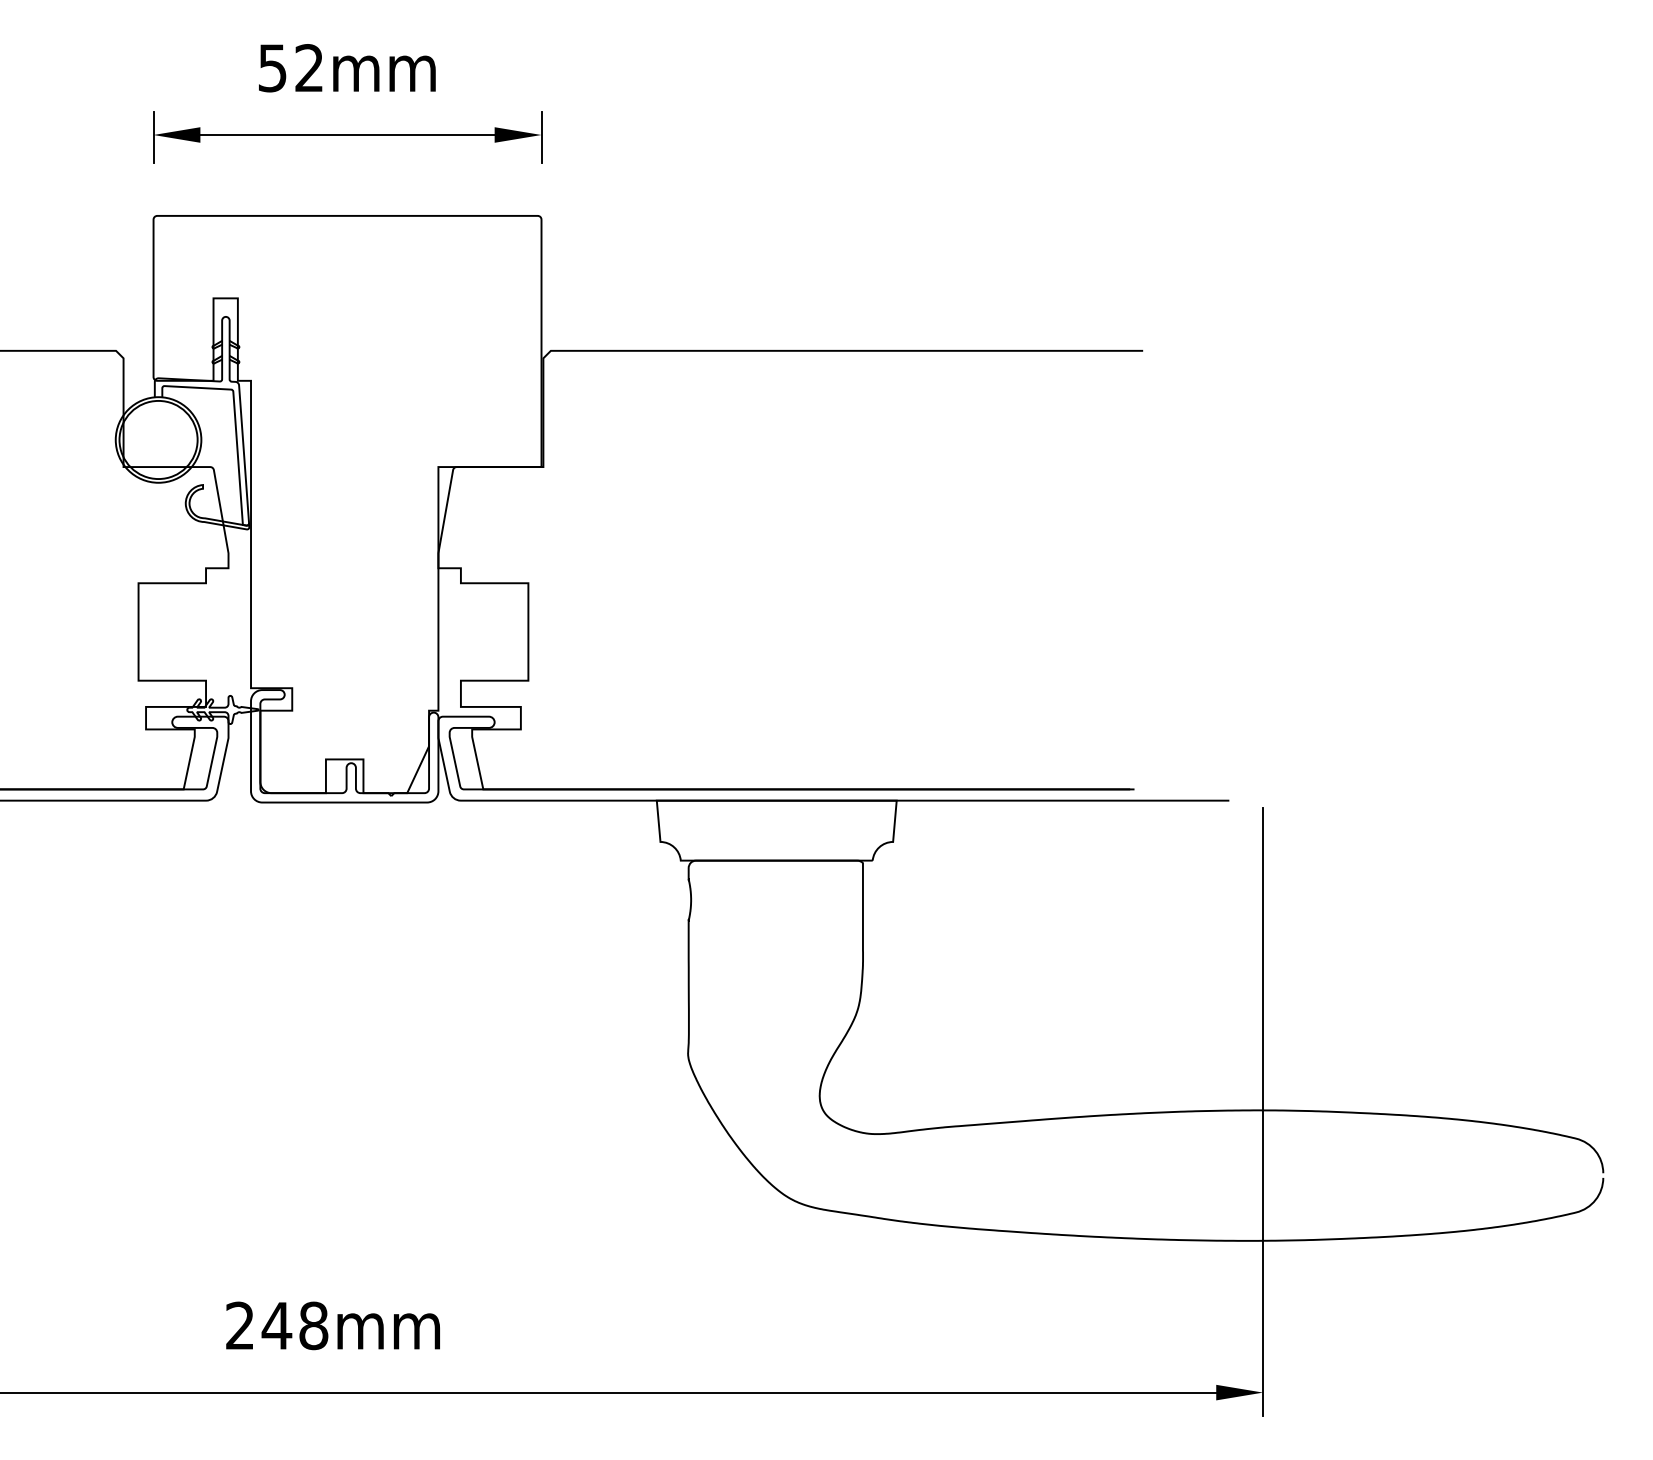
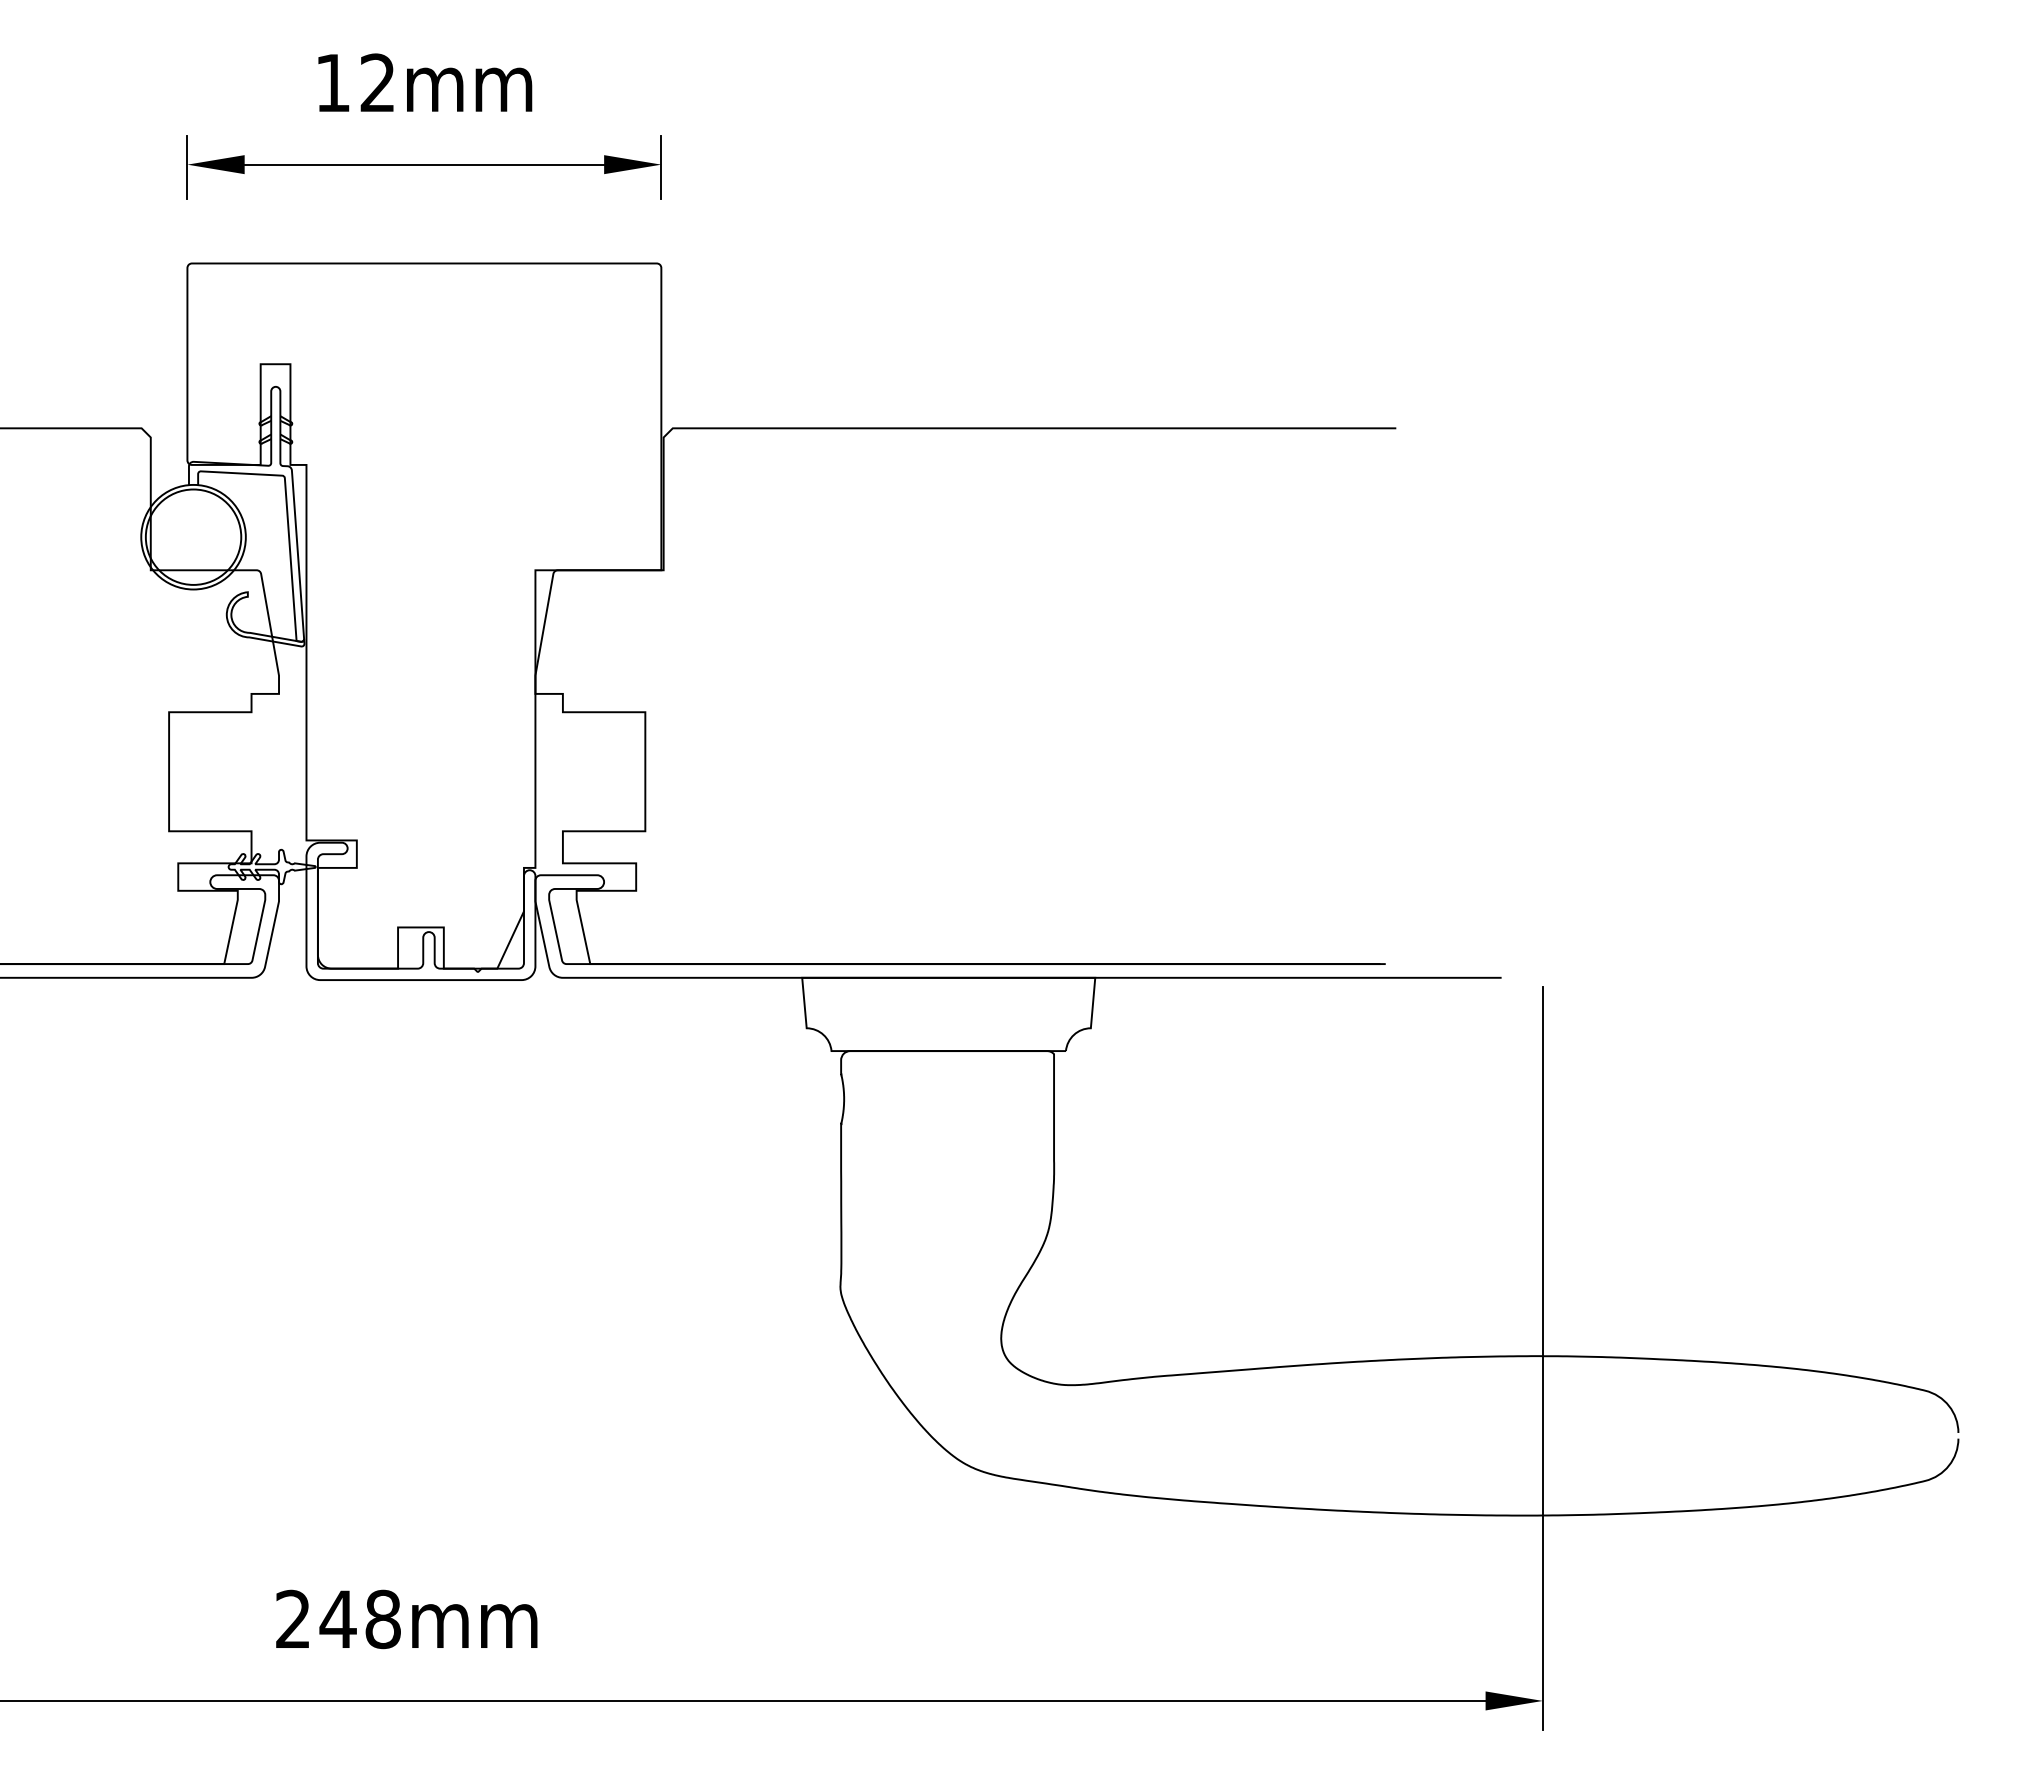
text: (272, 68) -> (332, 83), 52mm -> 12mm

